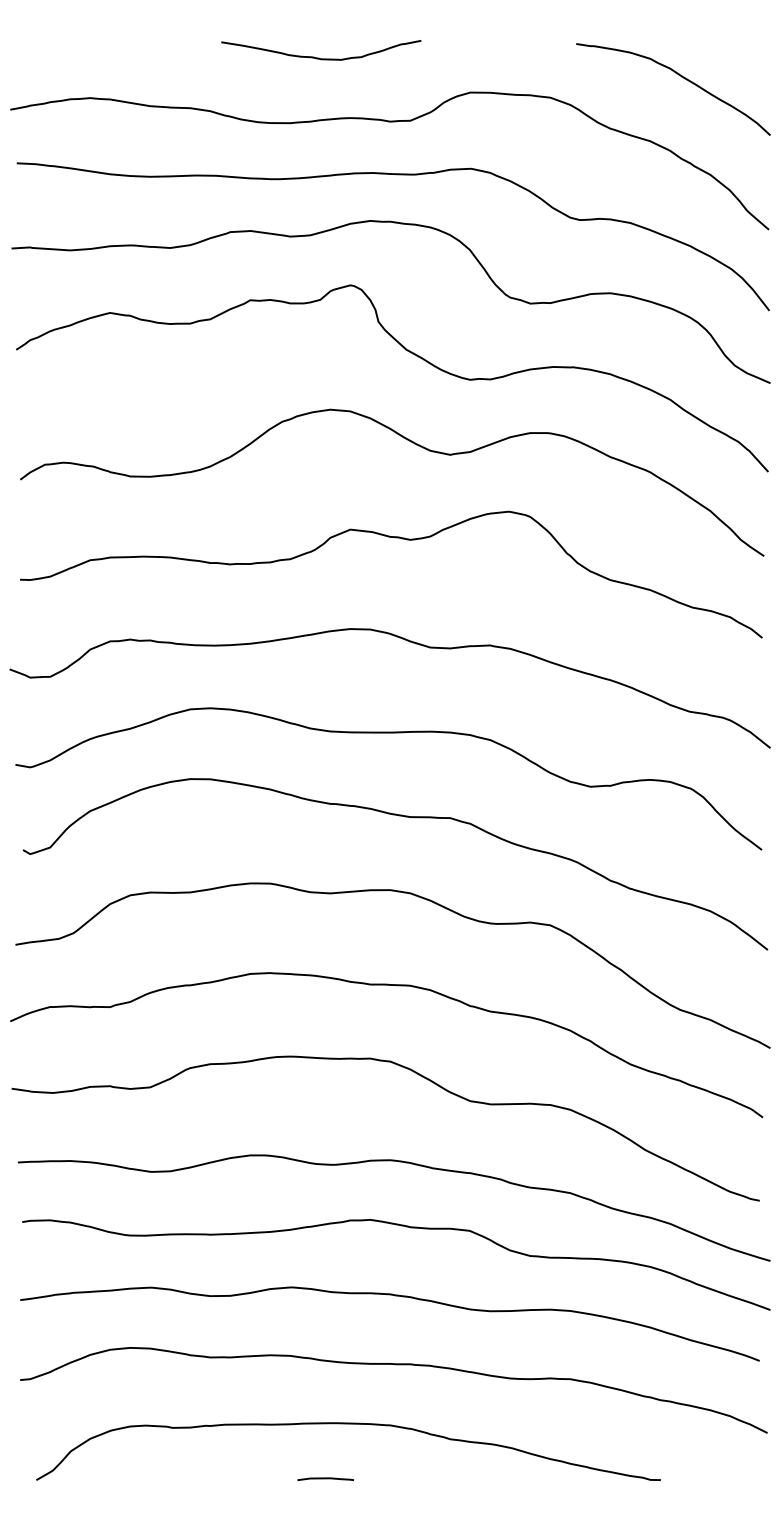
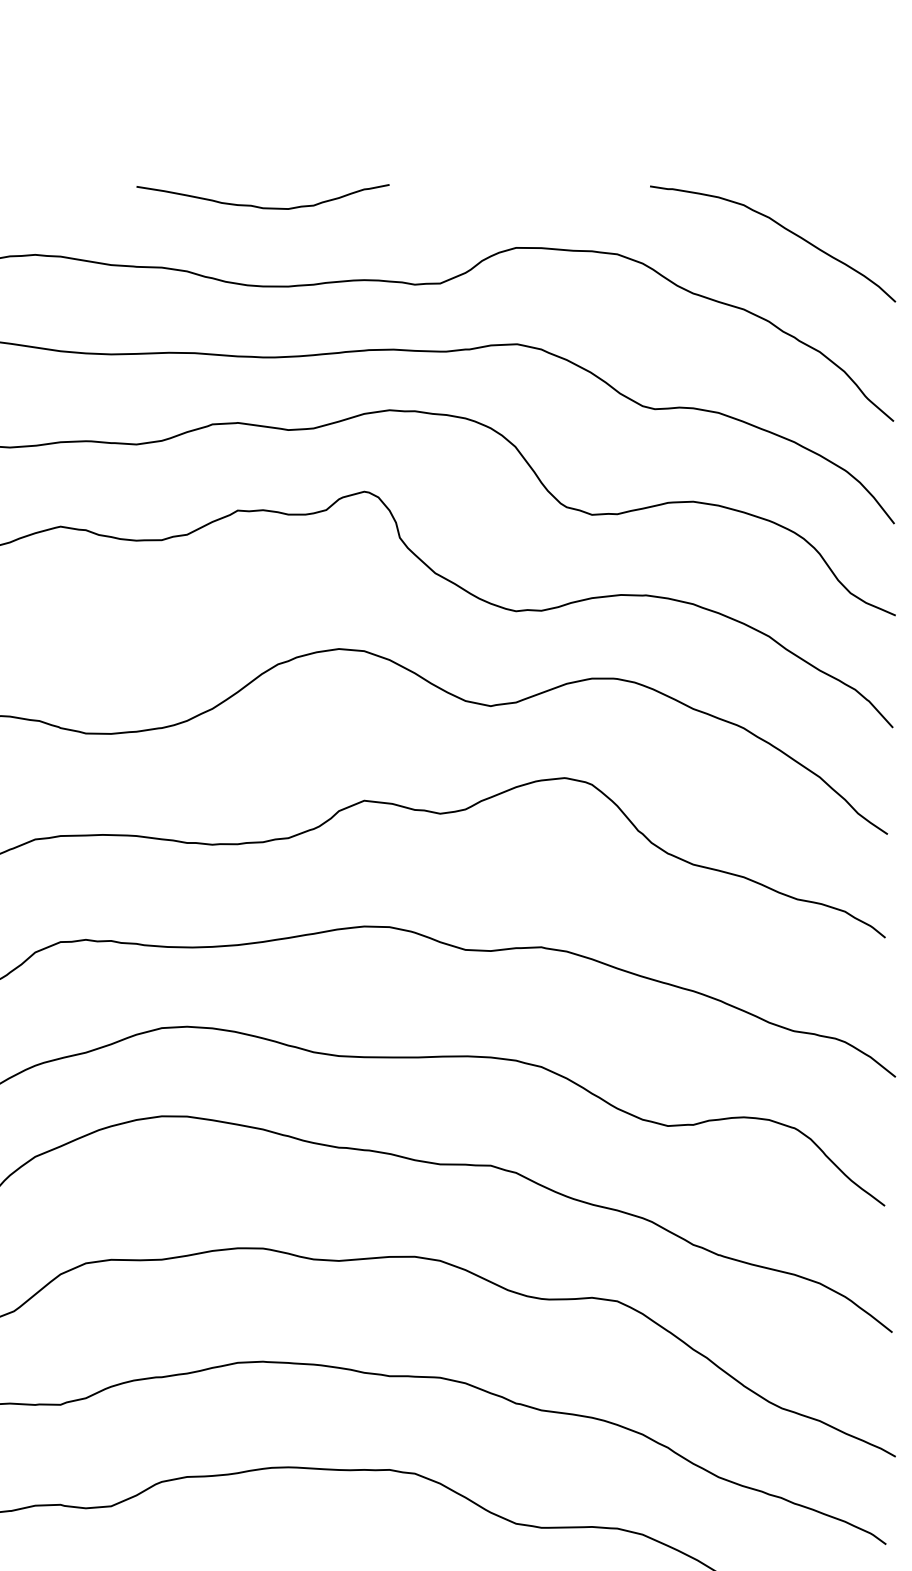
curve: (318, 57) -> (259, 206), moved

